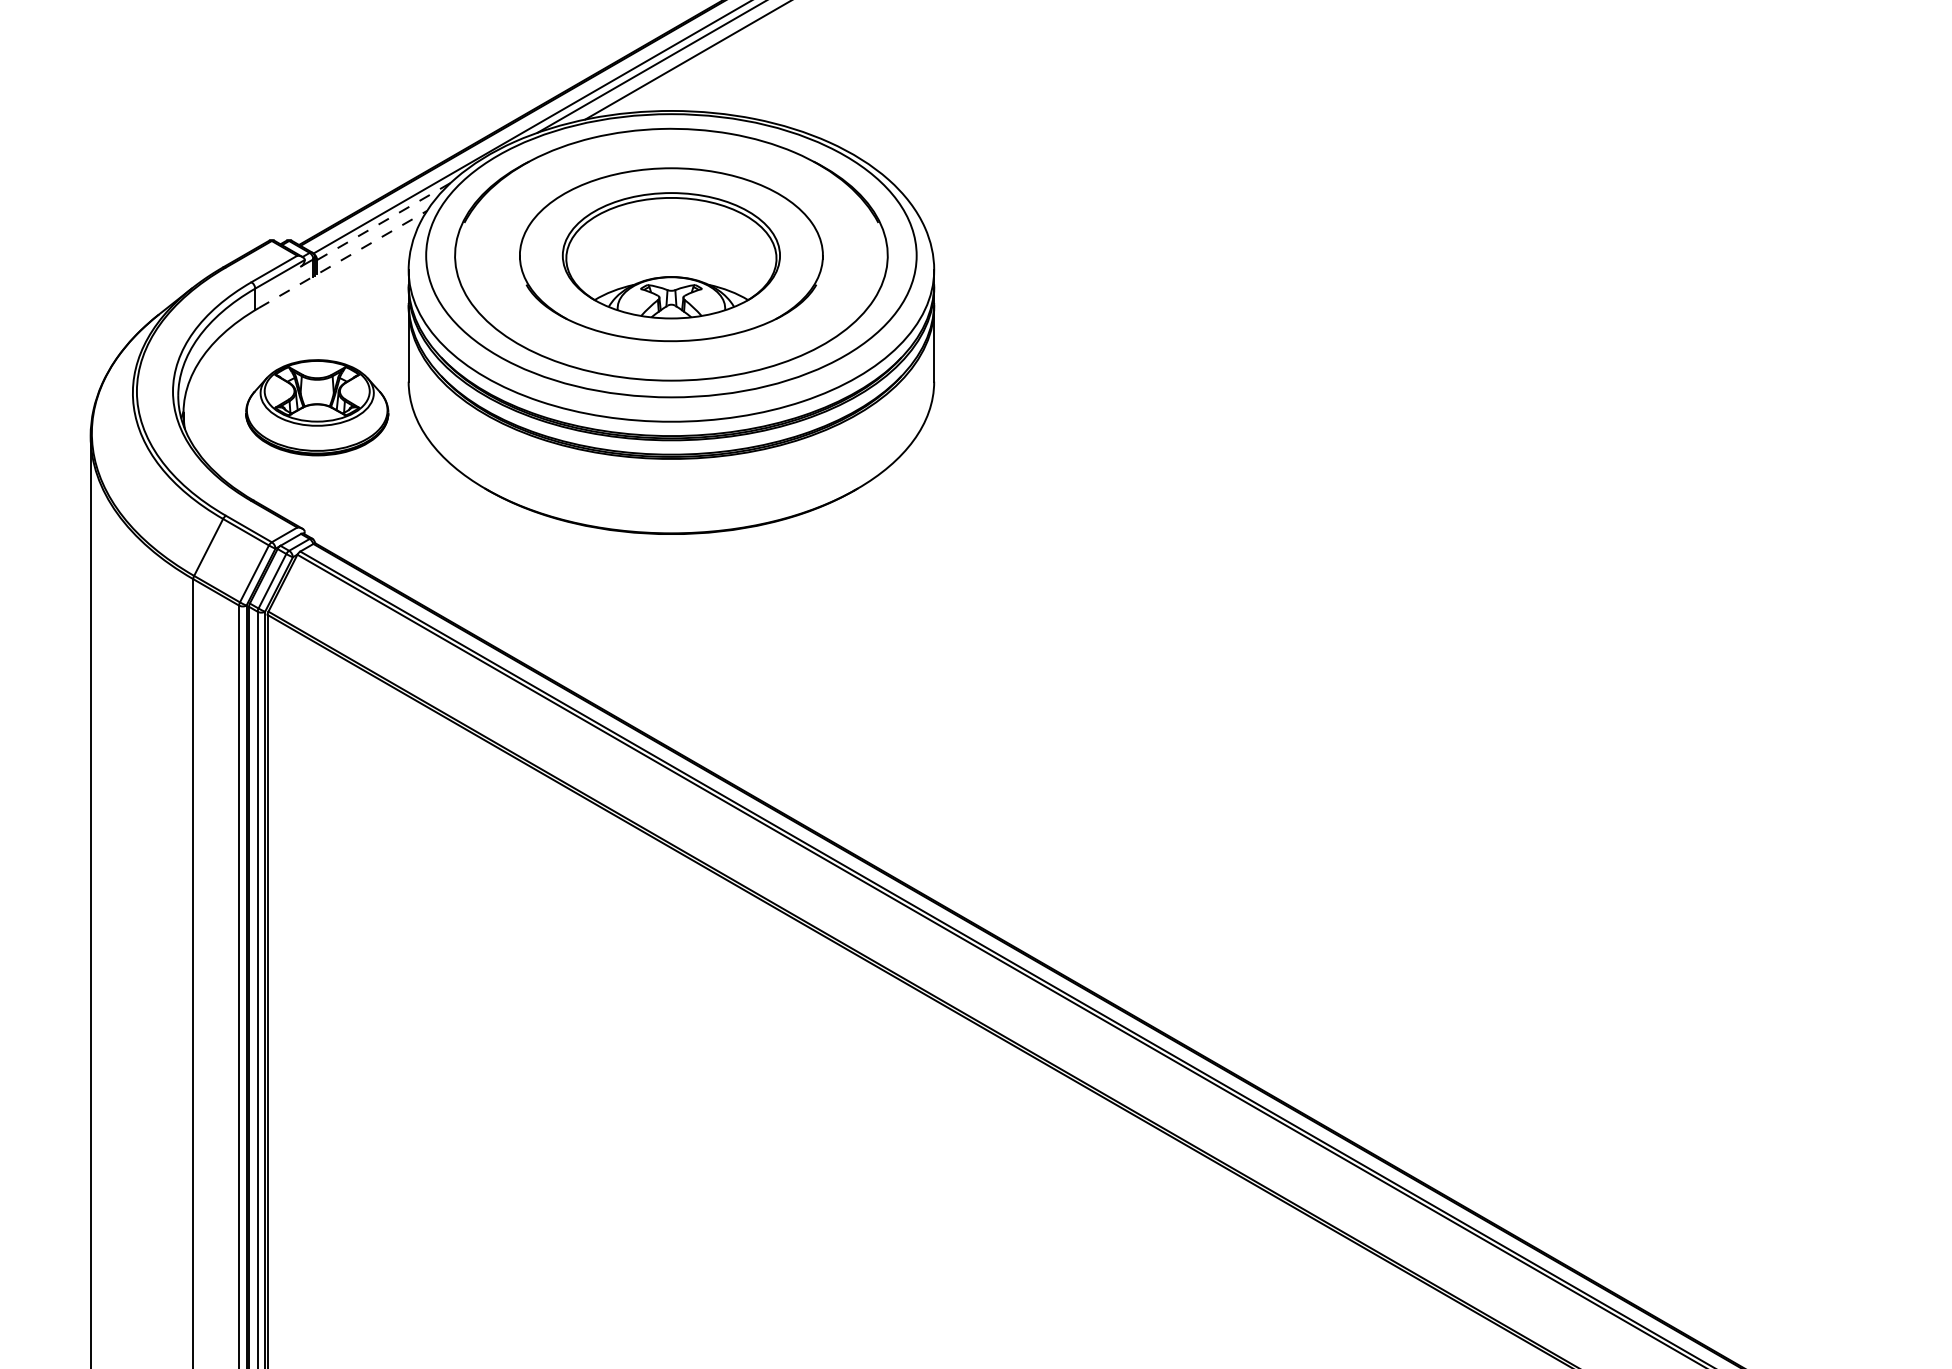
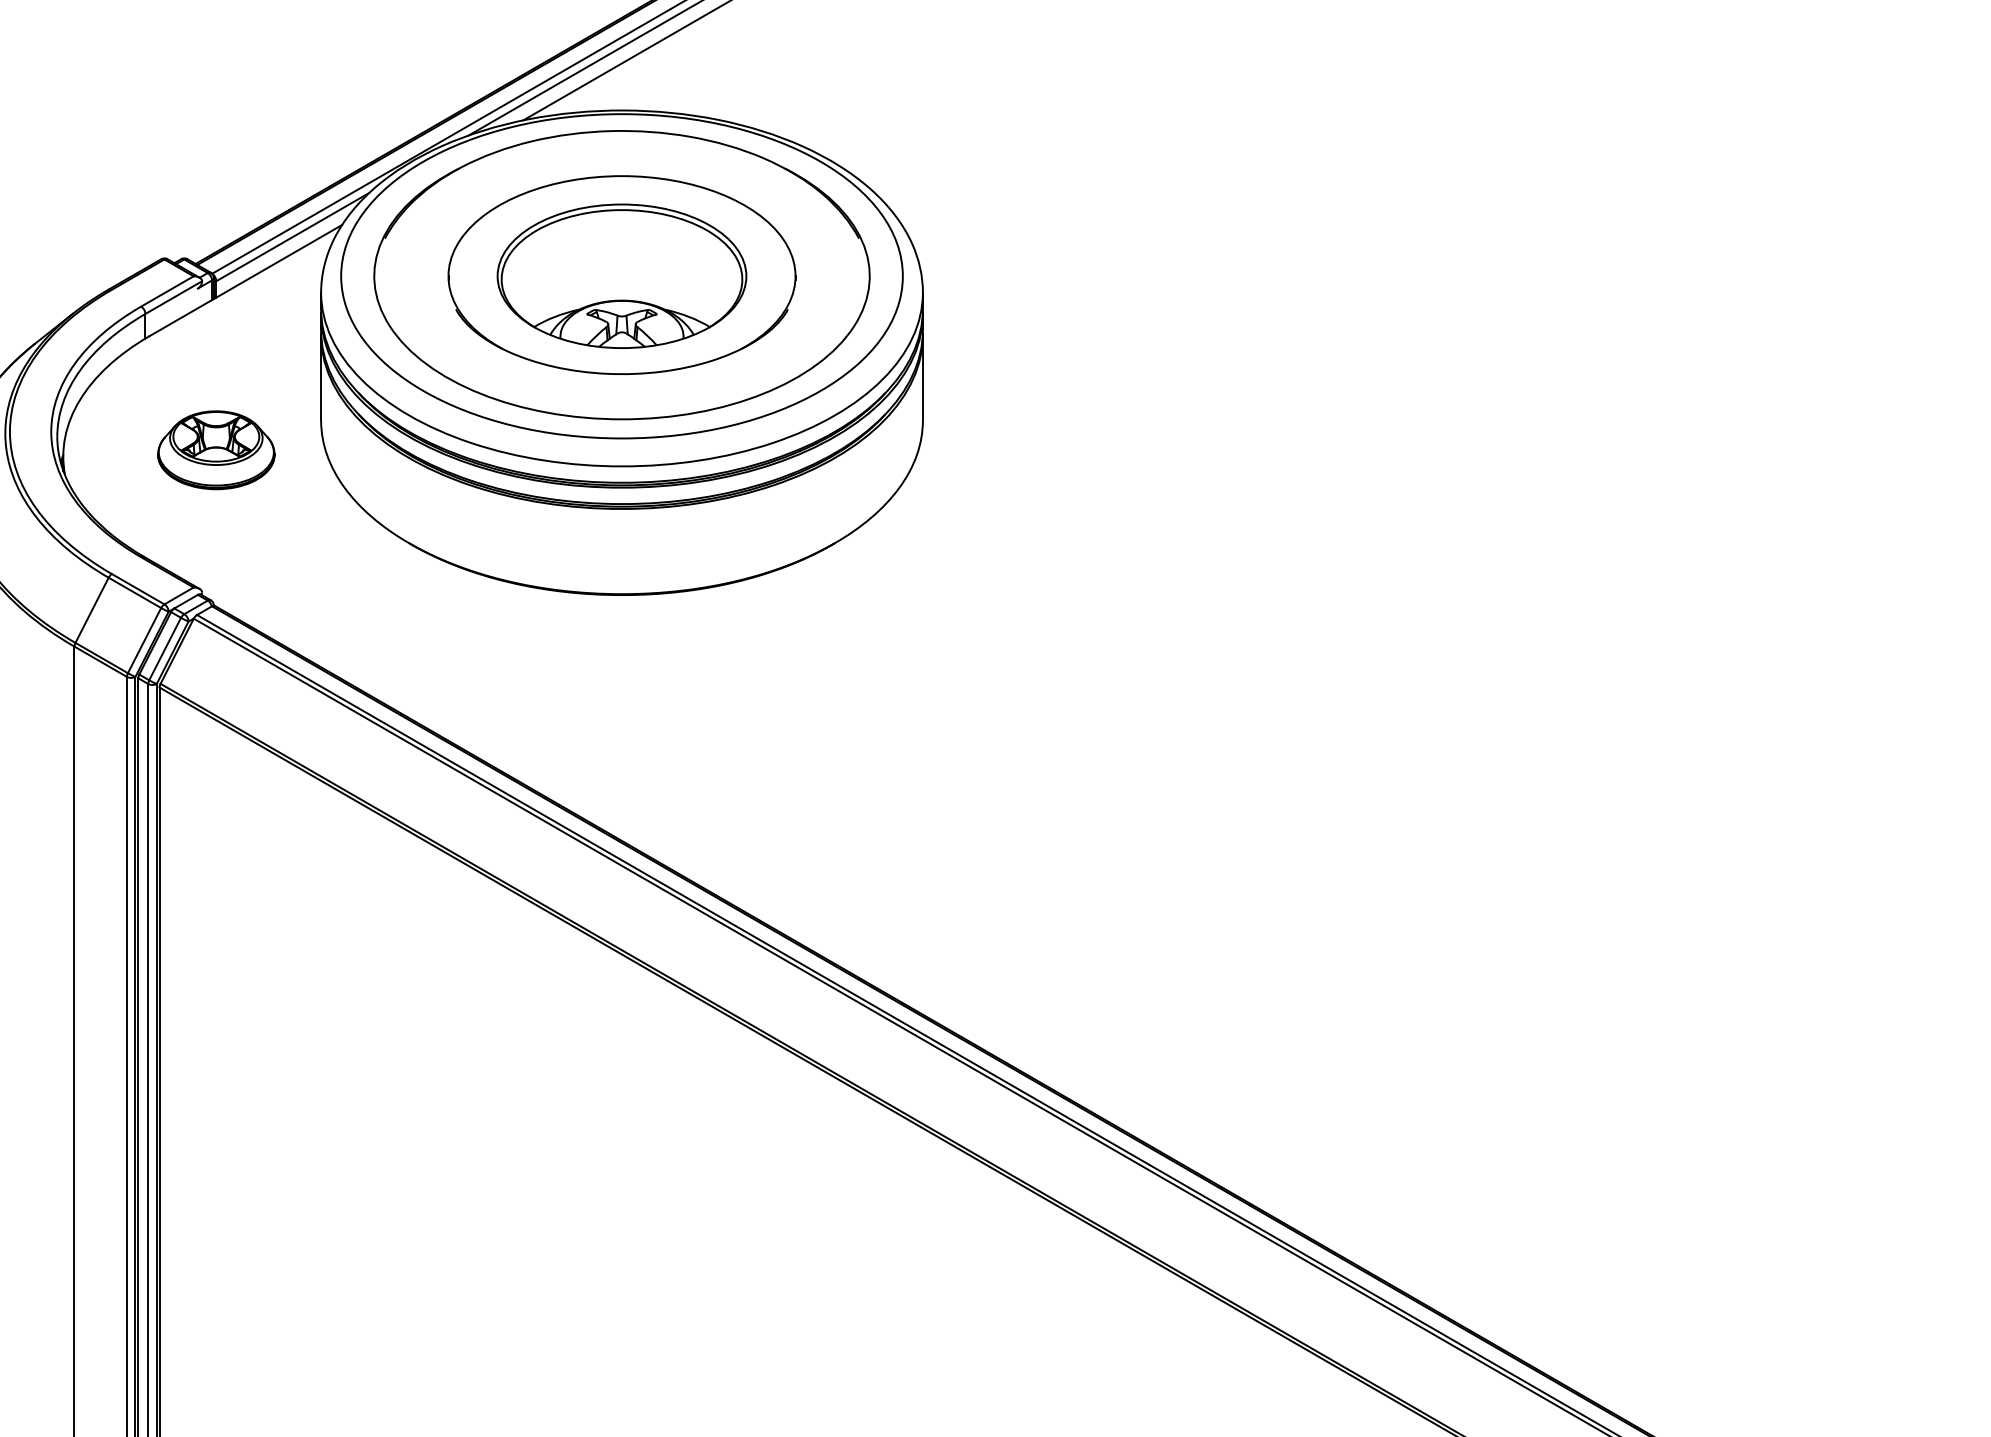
line: (384, 221) -> (293, 237), dashed -> solid
line: (343, 259) -> (246, 280), dashed -> solid
part: (316, 407) -> (215, 450), size x0.71

